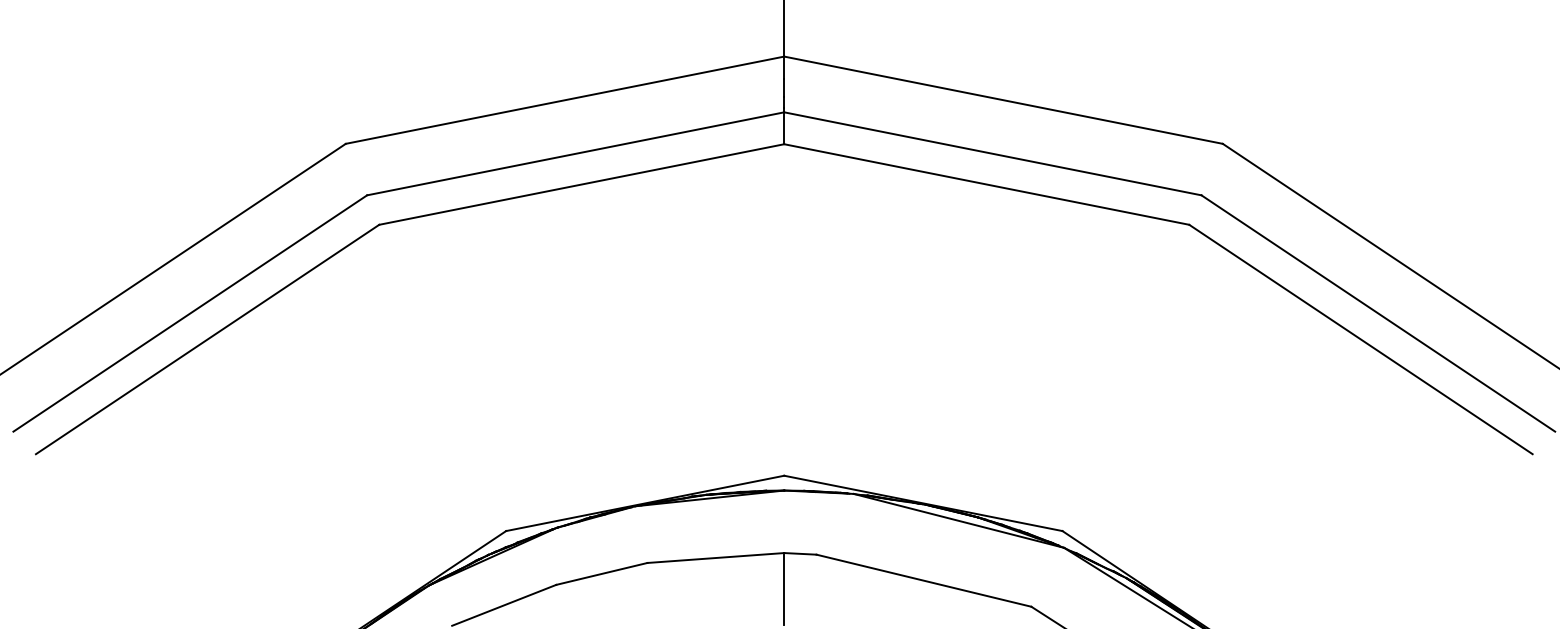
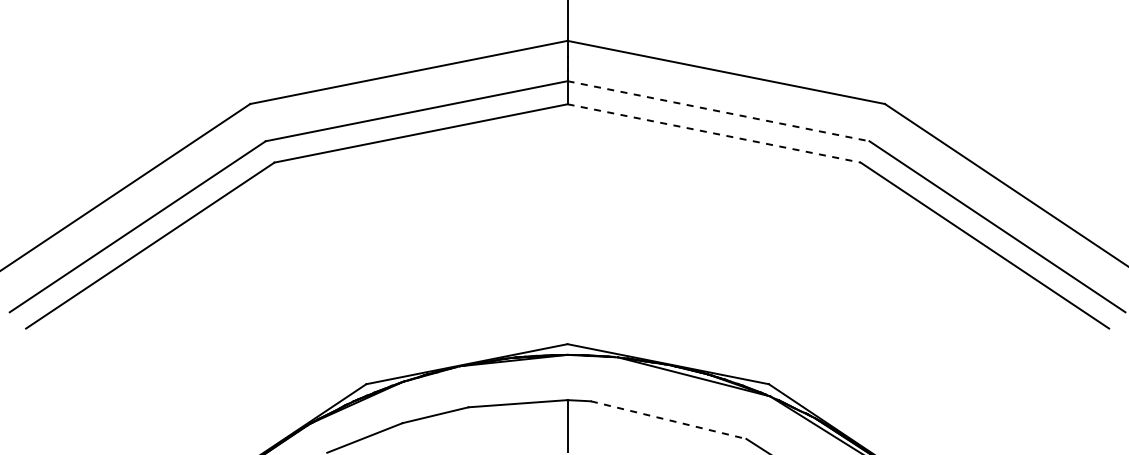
line: (992, 154) -> (718, 111), solid -> dashed
line: (987, 184) -> (714, 133), solid -> dashed
line: (923, 581) -> (668, 420), solid -> dashed

